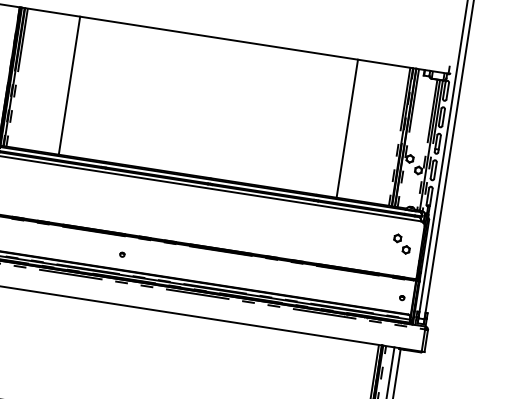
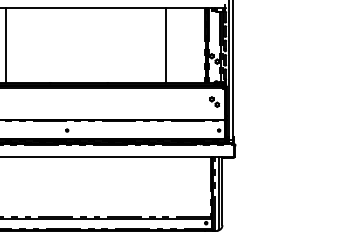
line: (70, 84) -> (6, 44), moved
line: (348, 127) -> (166, 44), moved

